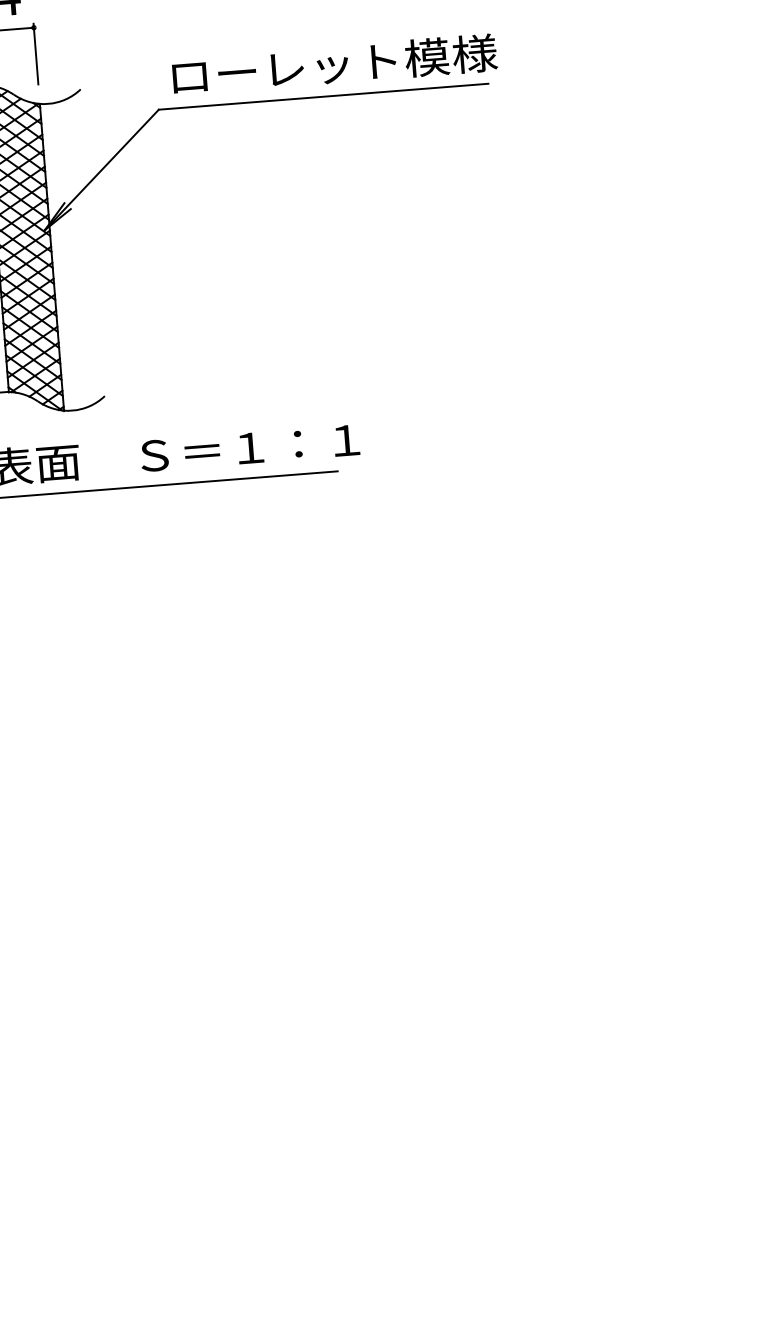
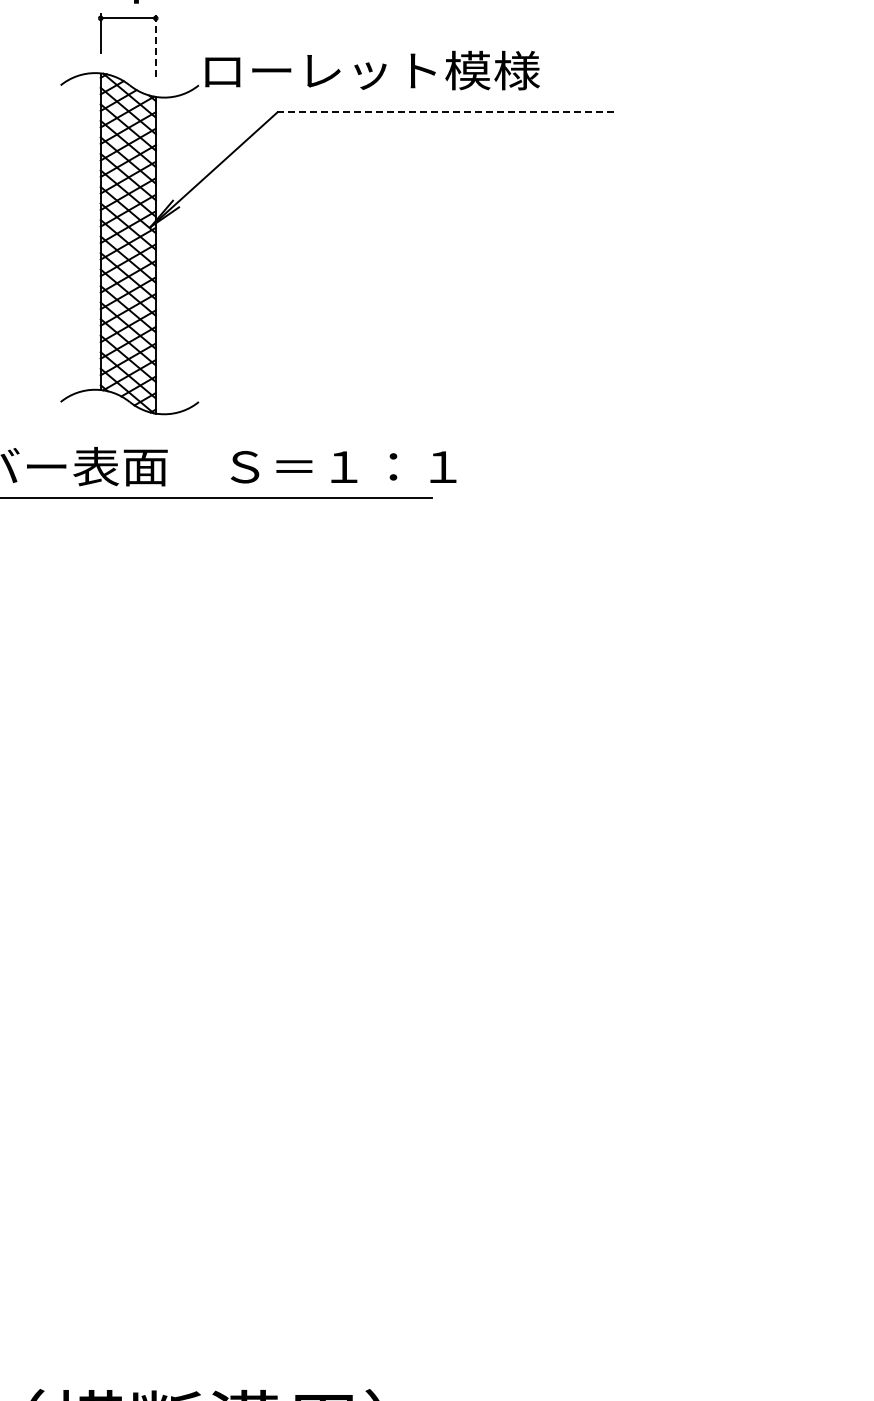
line: (35, 54) -> (155, 45), solid -> dashed
text: (334, 64) -> (372, 70), moved
line: (323, 96) -> (447, 112), solid -> dashed

